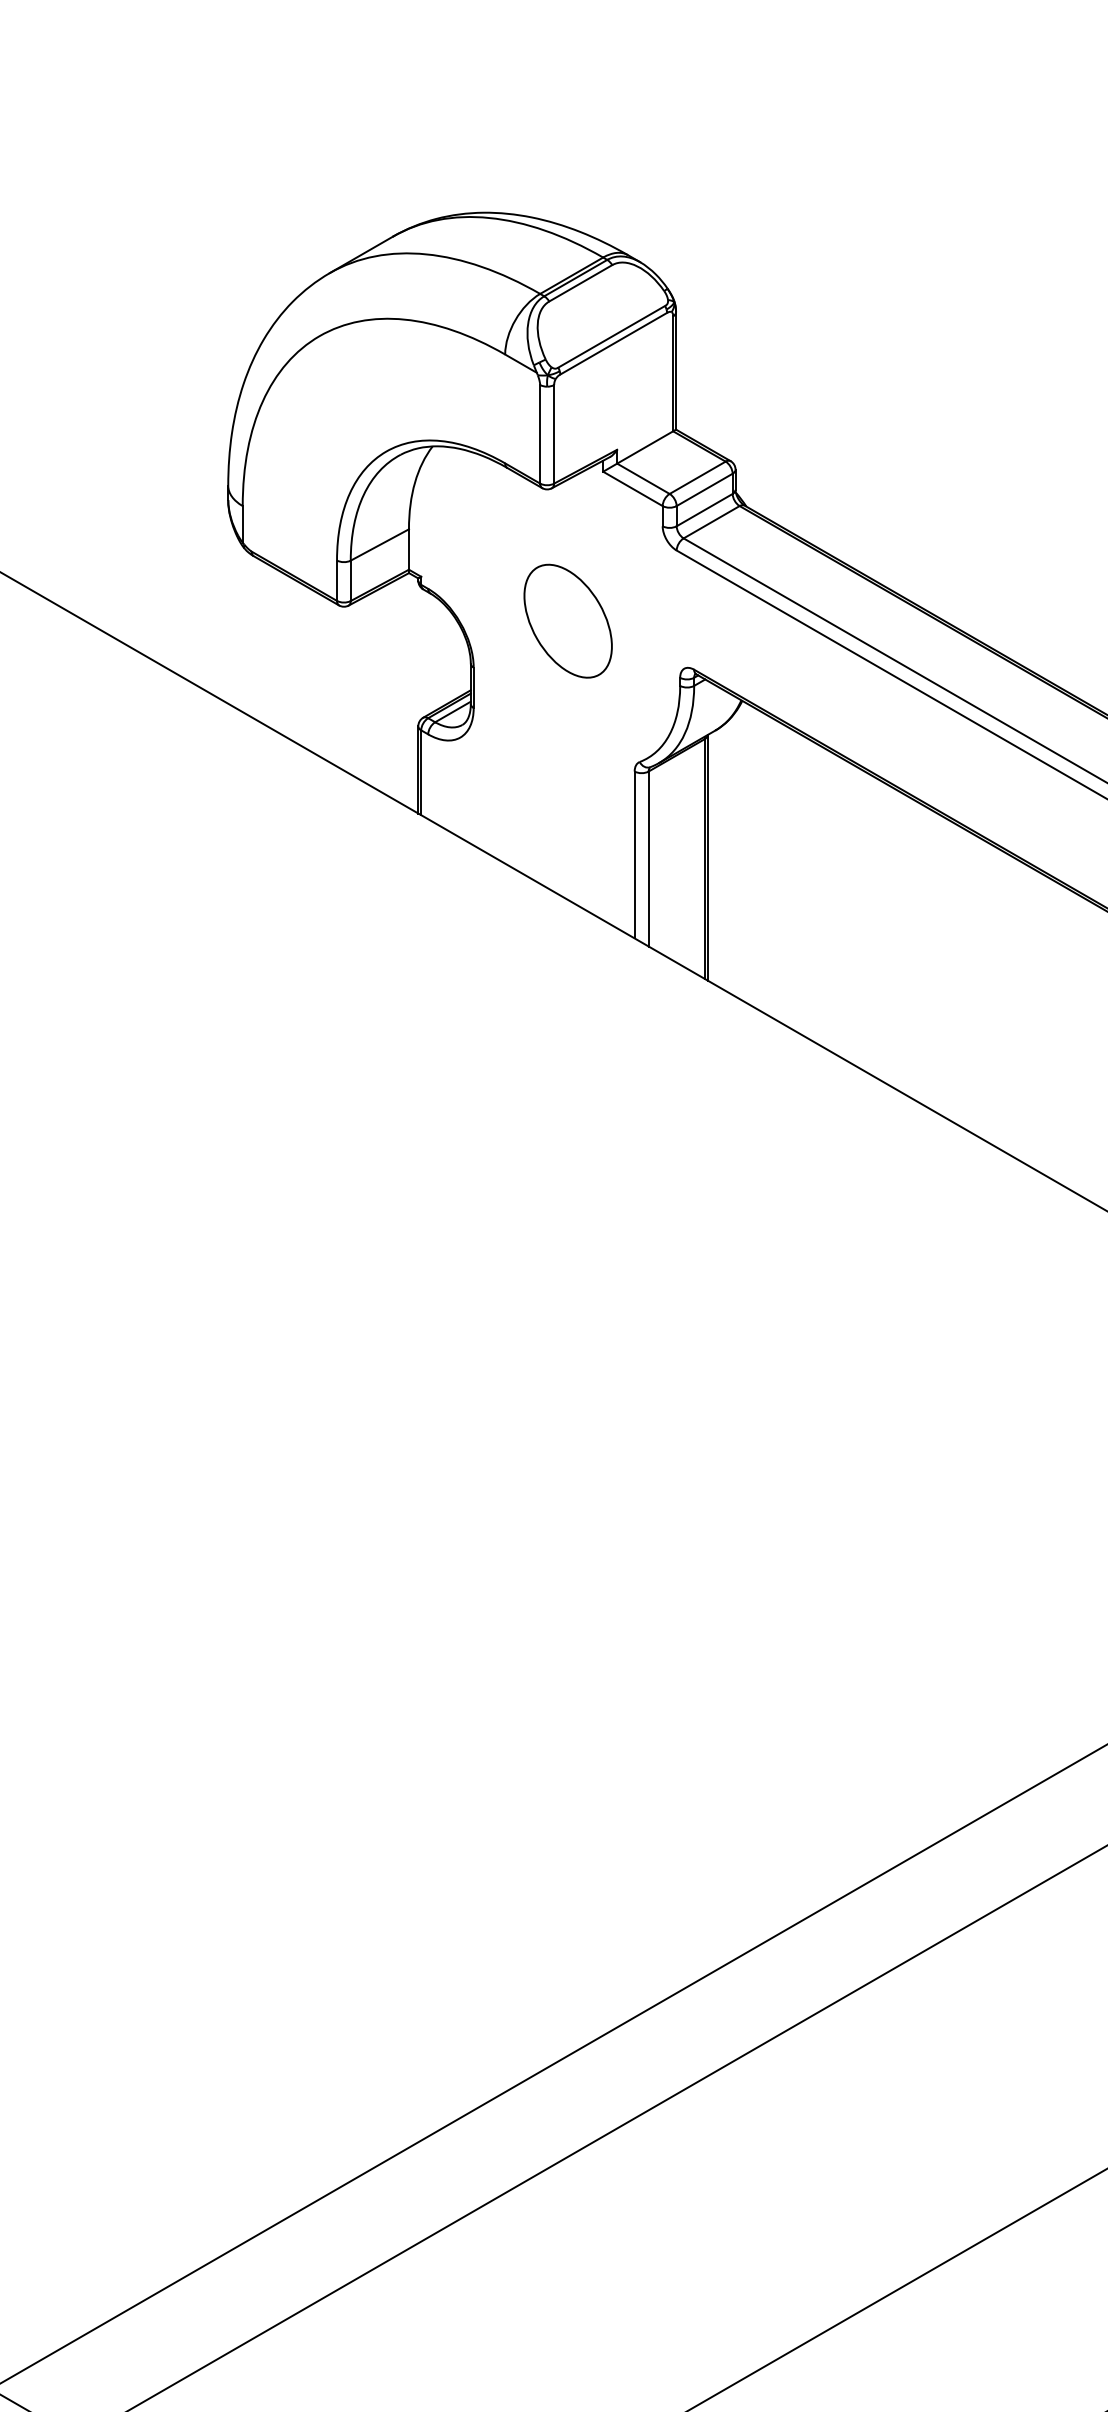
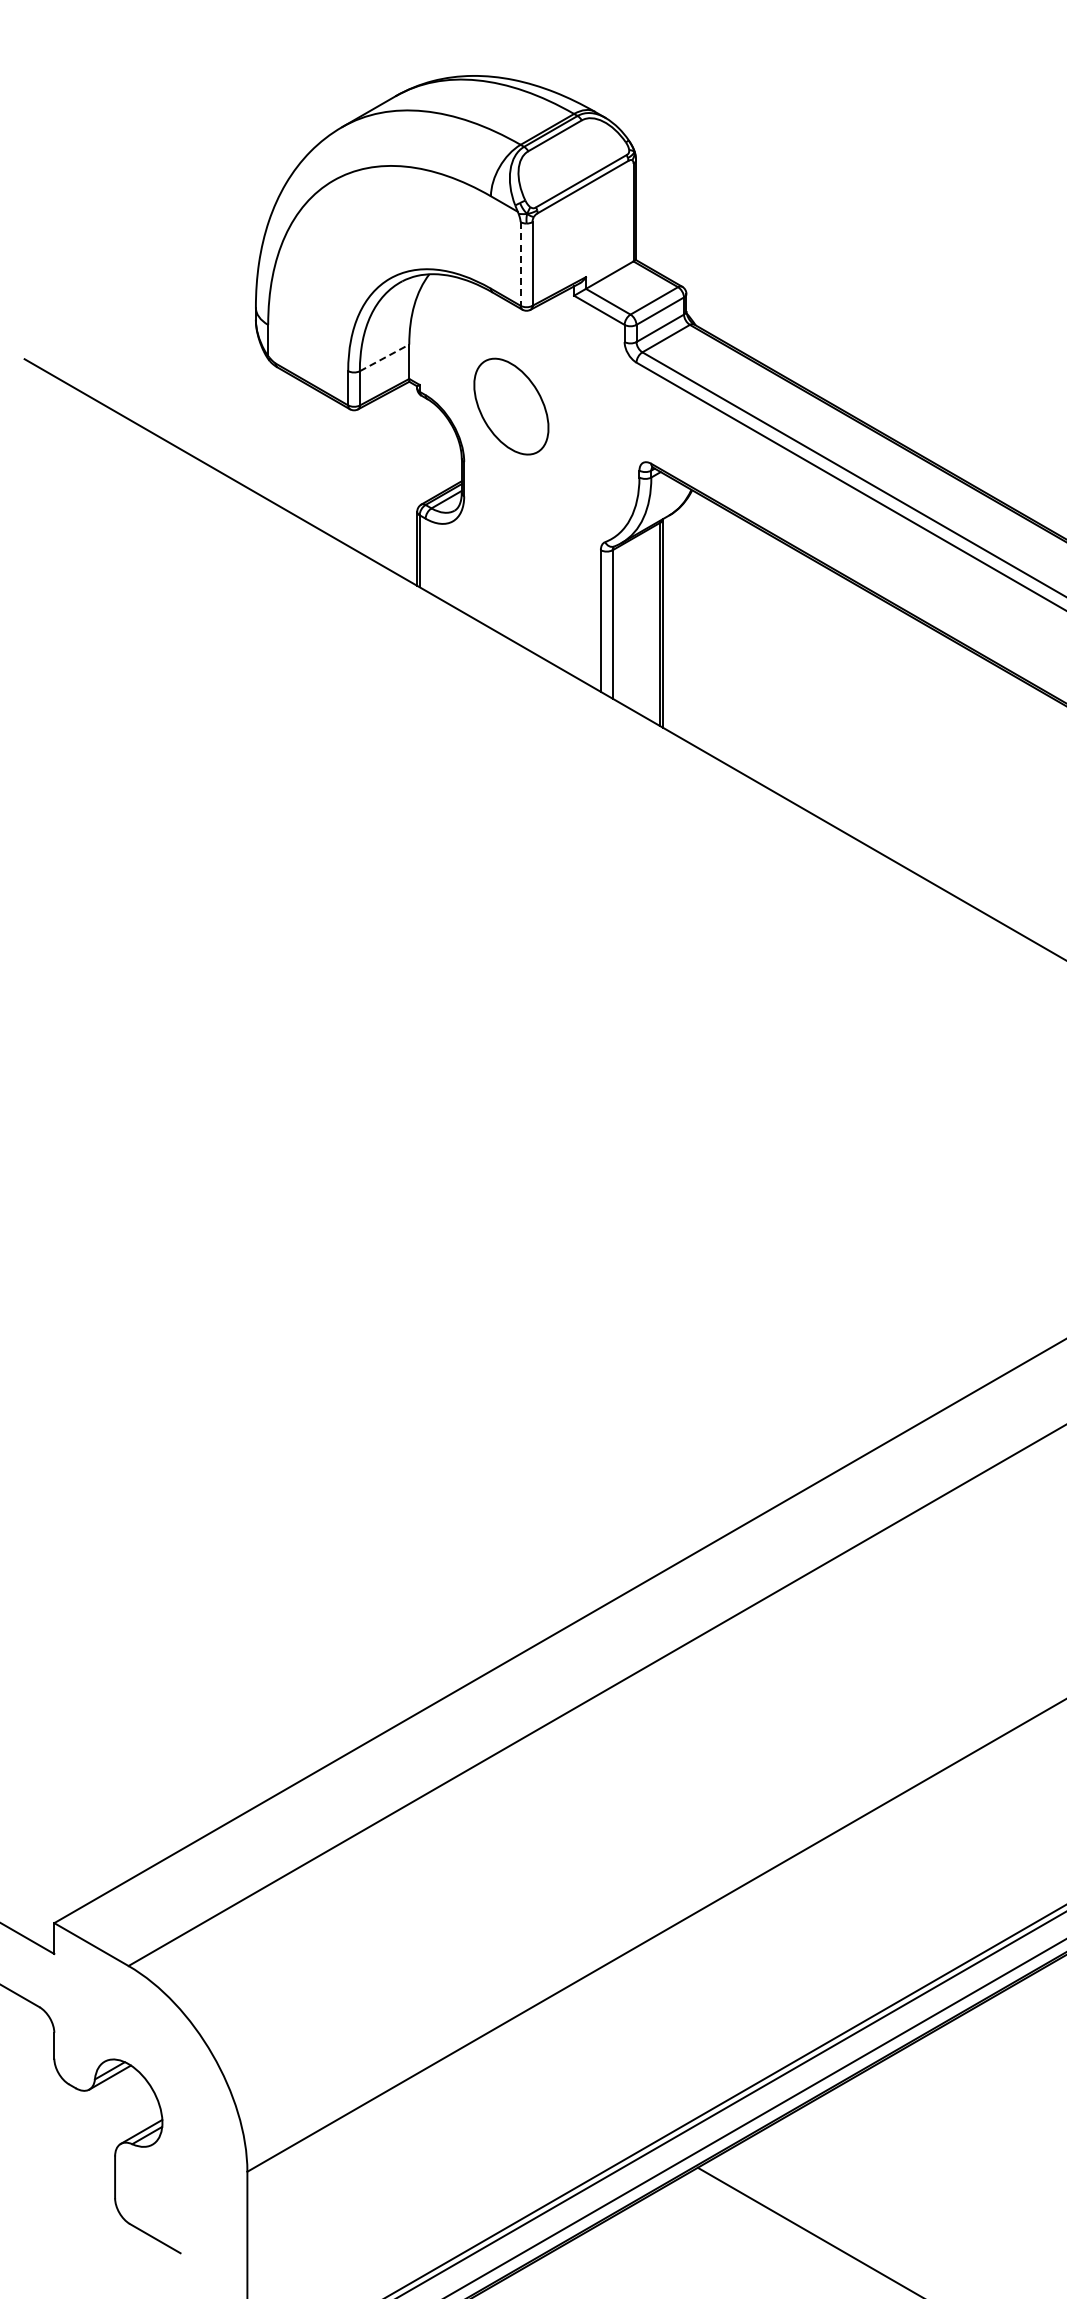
line: (540, 434) -> (520, 264), solid -> dashed
line: (380, 544) -> (385, 357), solid -> dashed
part: (568, 621) -> (511, 406), moved

